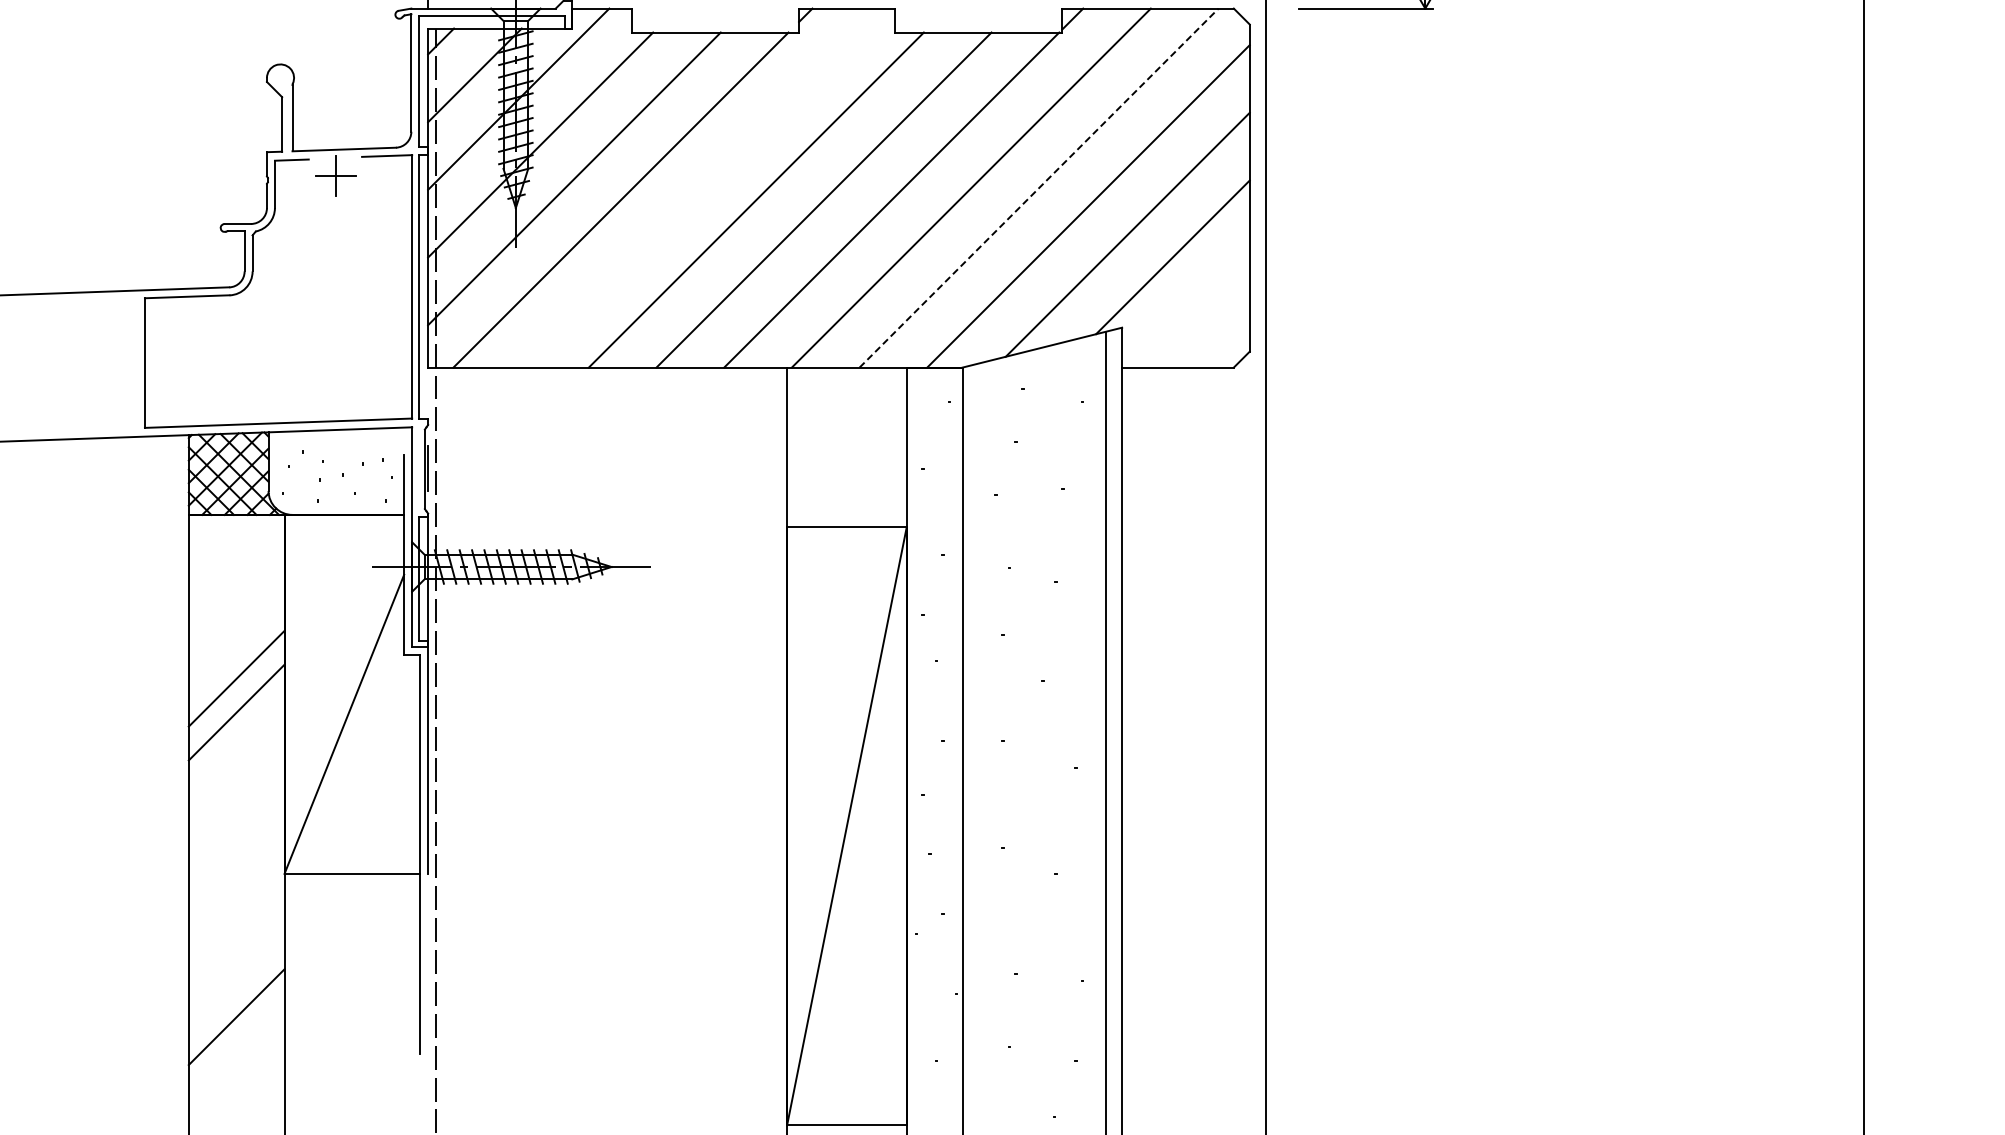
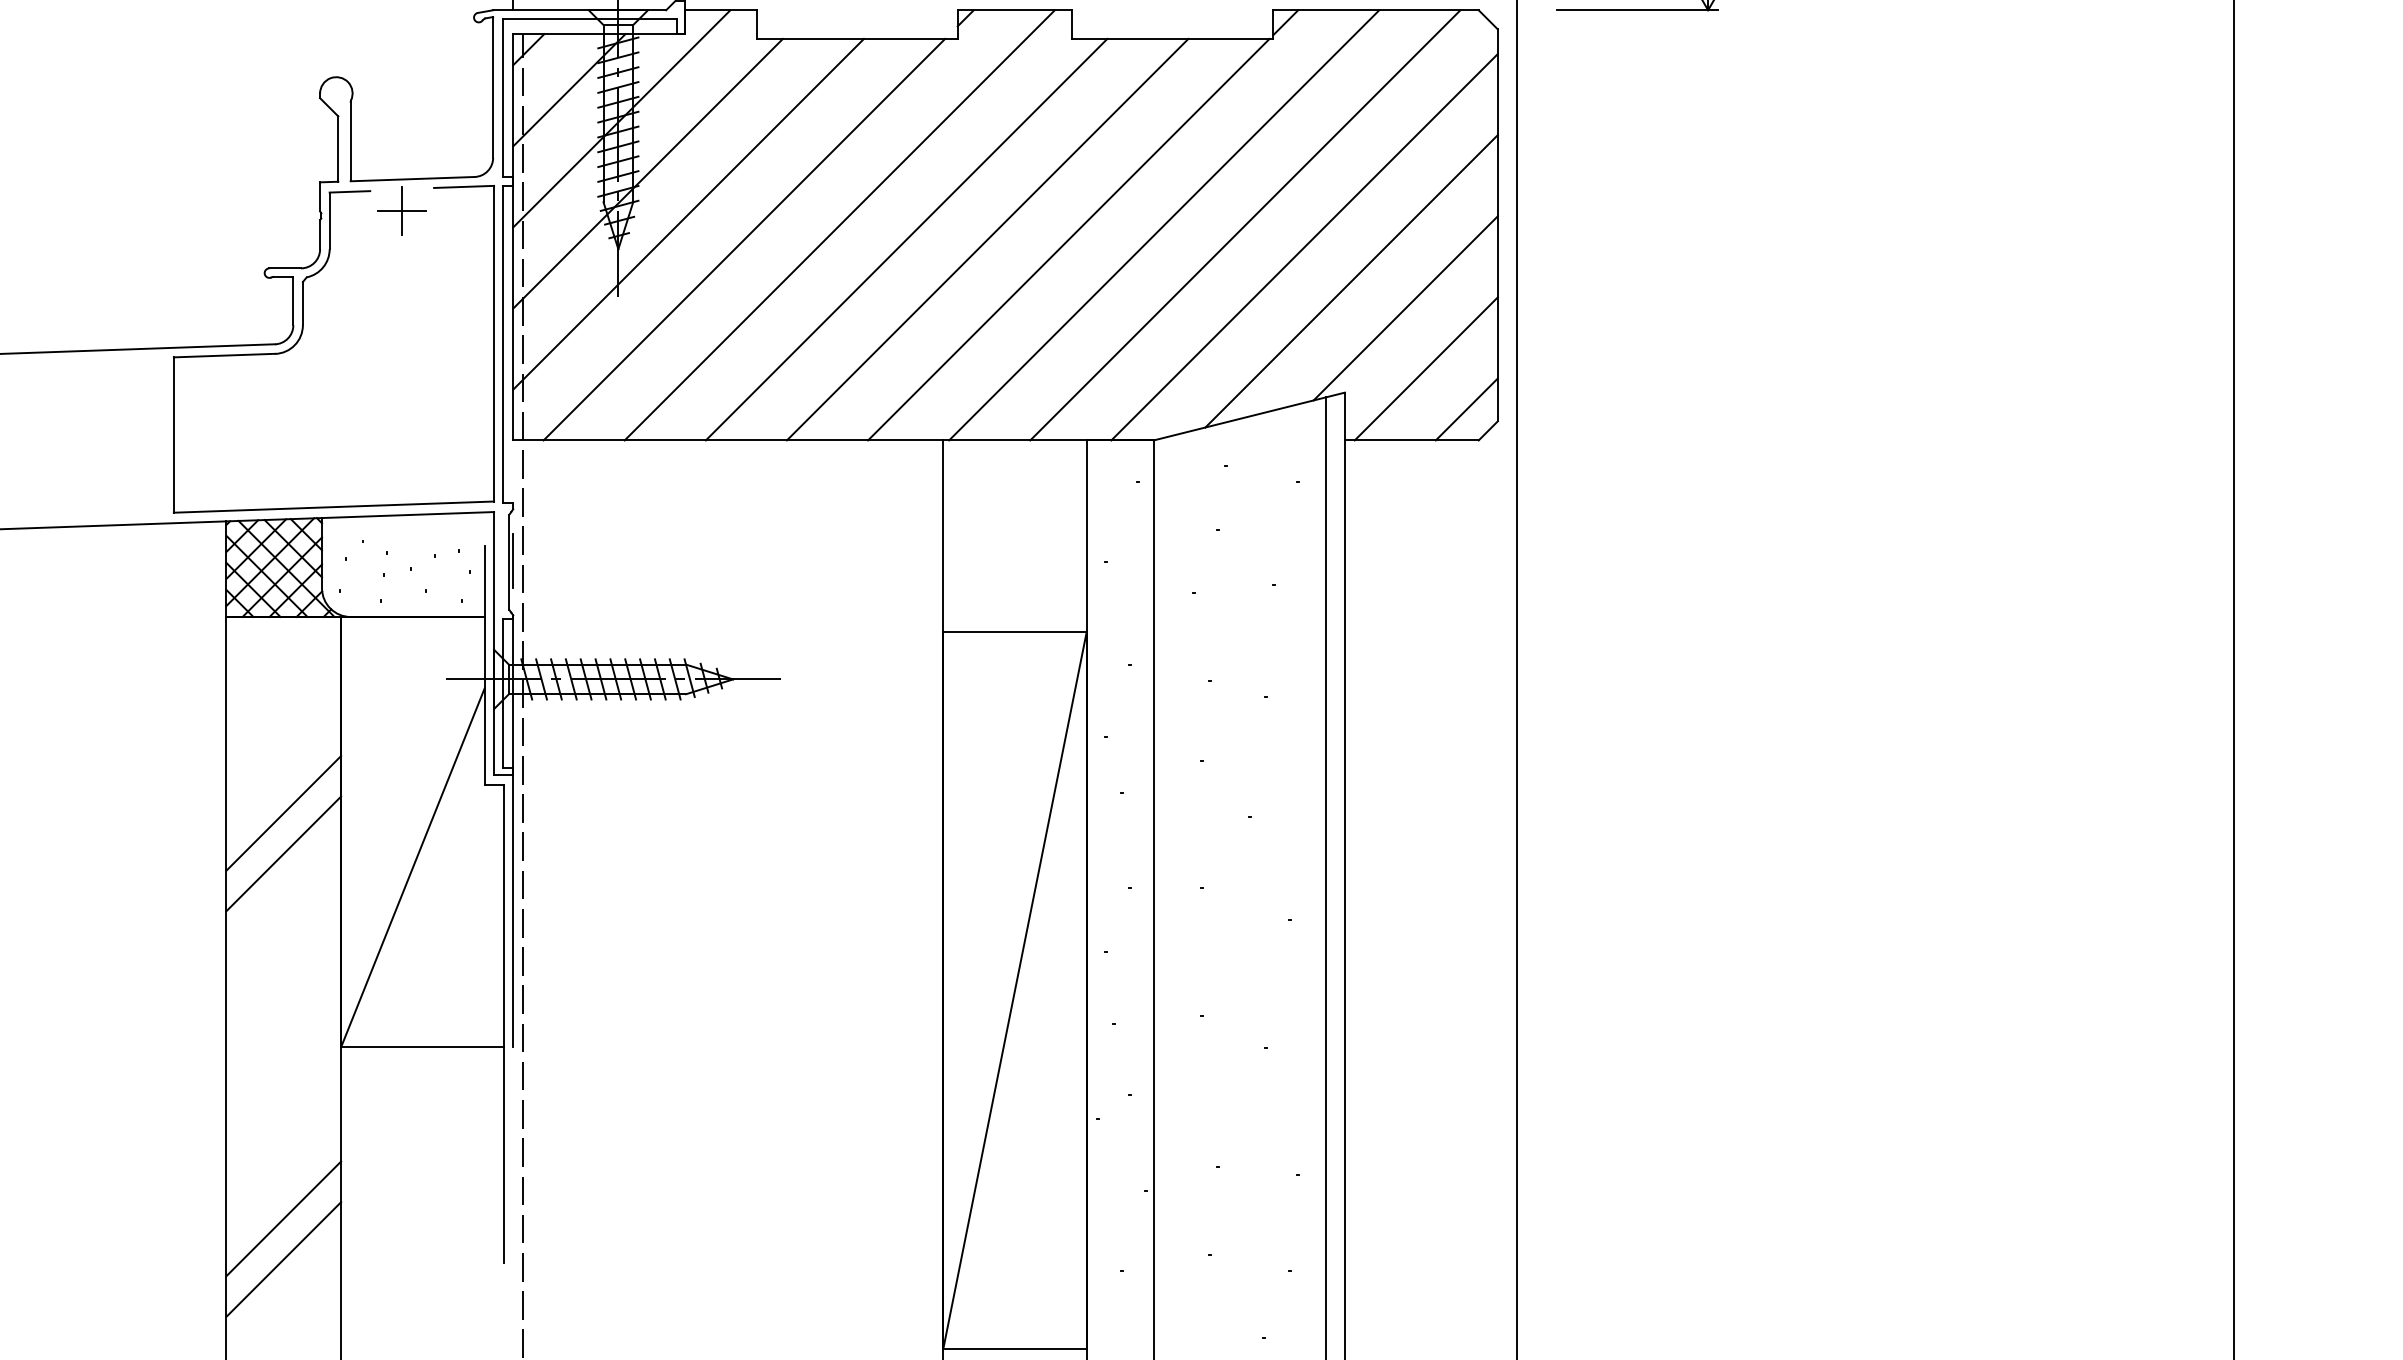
line: (700, 187) -> (839, 224), added
line: (1039, 188) -> (1245, 225), dashed -> solid
line: (1189, 307) -> (1425, 368), added
line: (1223, 341) -> (1466, 409), added
line: (236, 1050) -> (283, 1258), added

